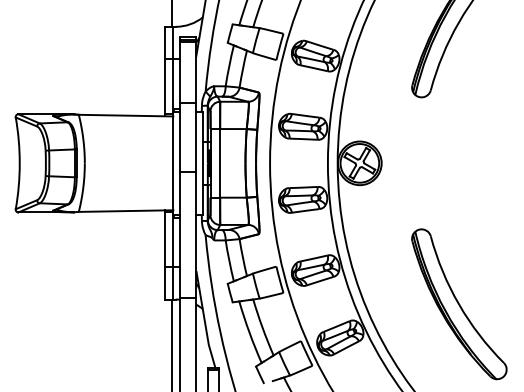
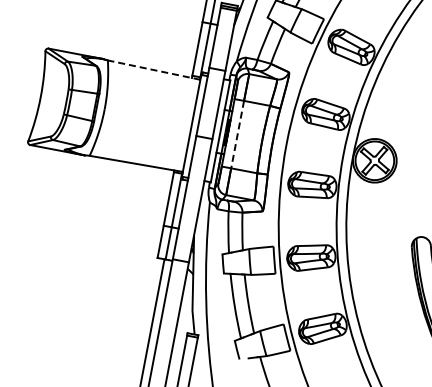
line: (125, 115) -> (153, 69), solid -> dashed
line: (220, 163) -> (237, 134), solid -> dashed

